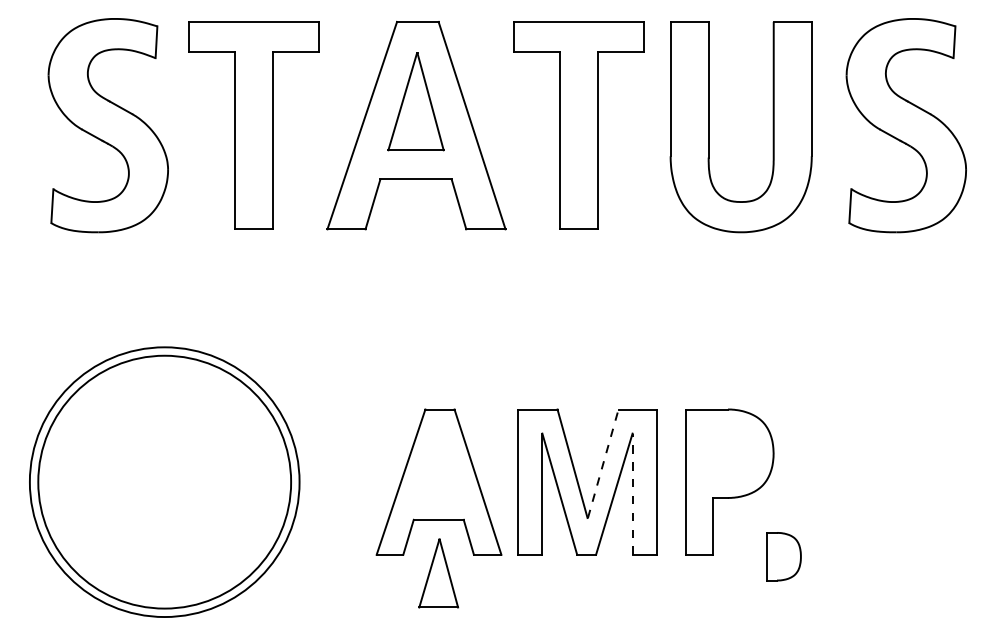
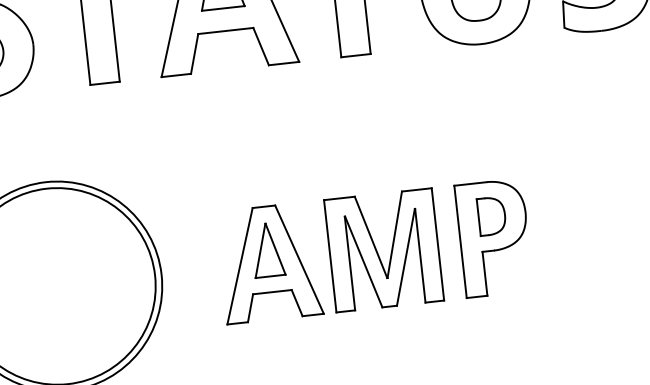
line: (603, 463) -> (394, 234), dashed -> solid
line: (632, 494) -> (419, 256), dashed -> solid
part: (783, 556) -> (491, 216), moved
part: (438, 573) -> (267, 250), moved

